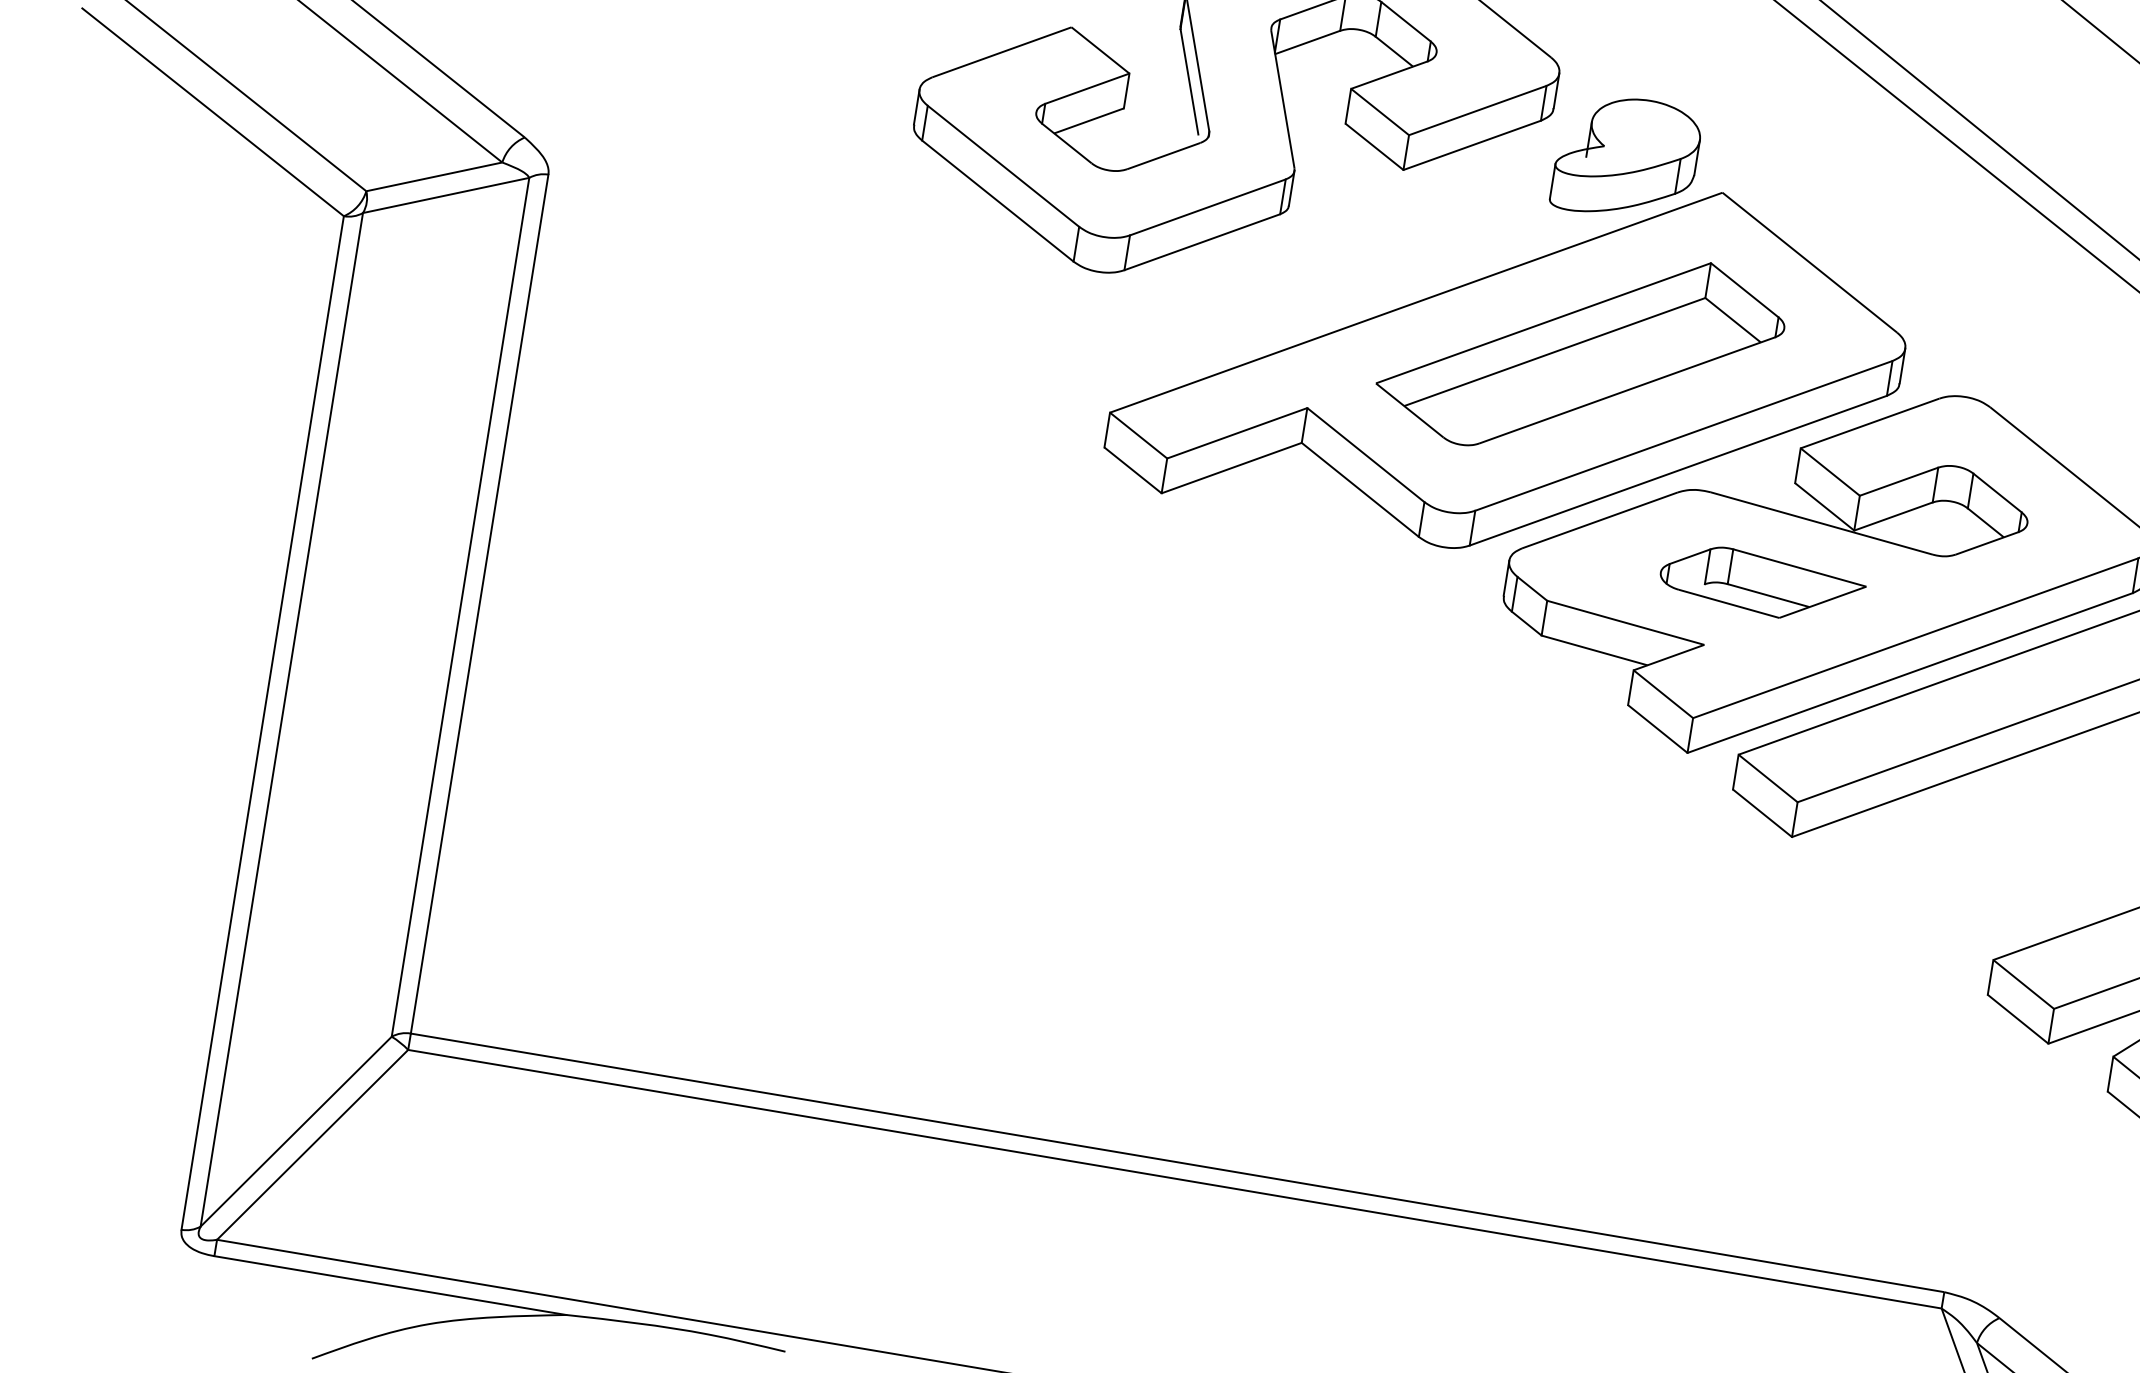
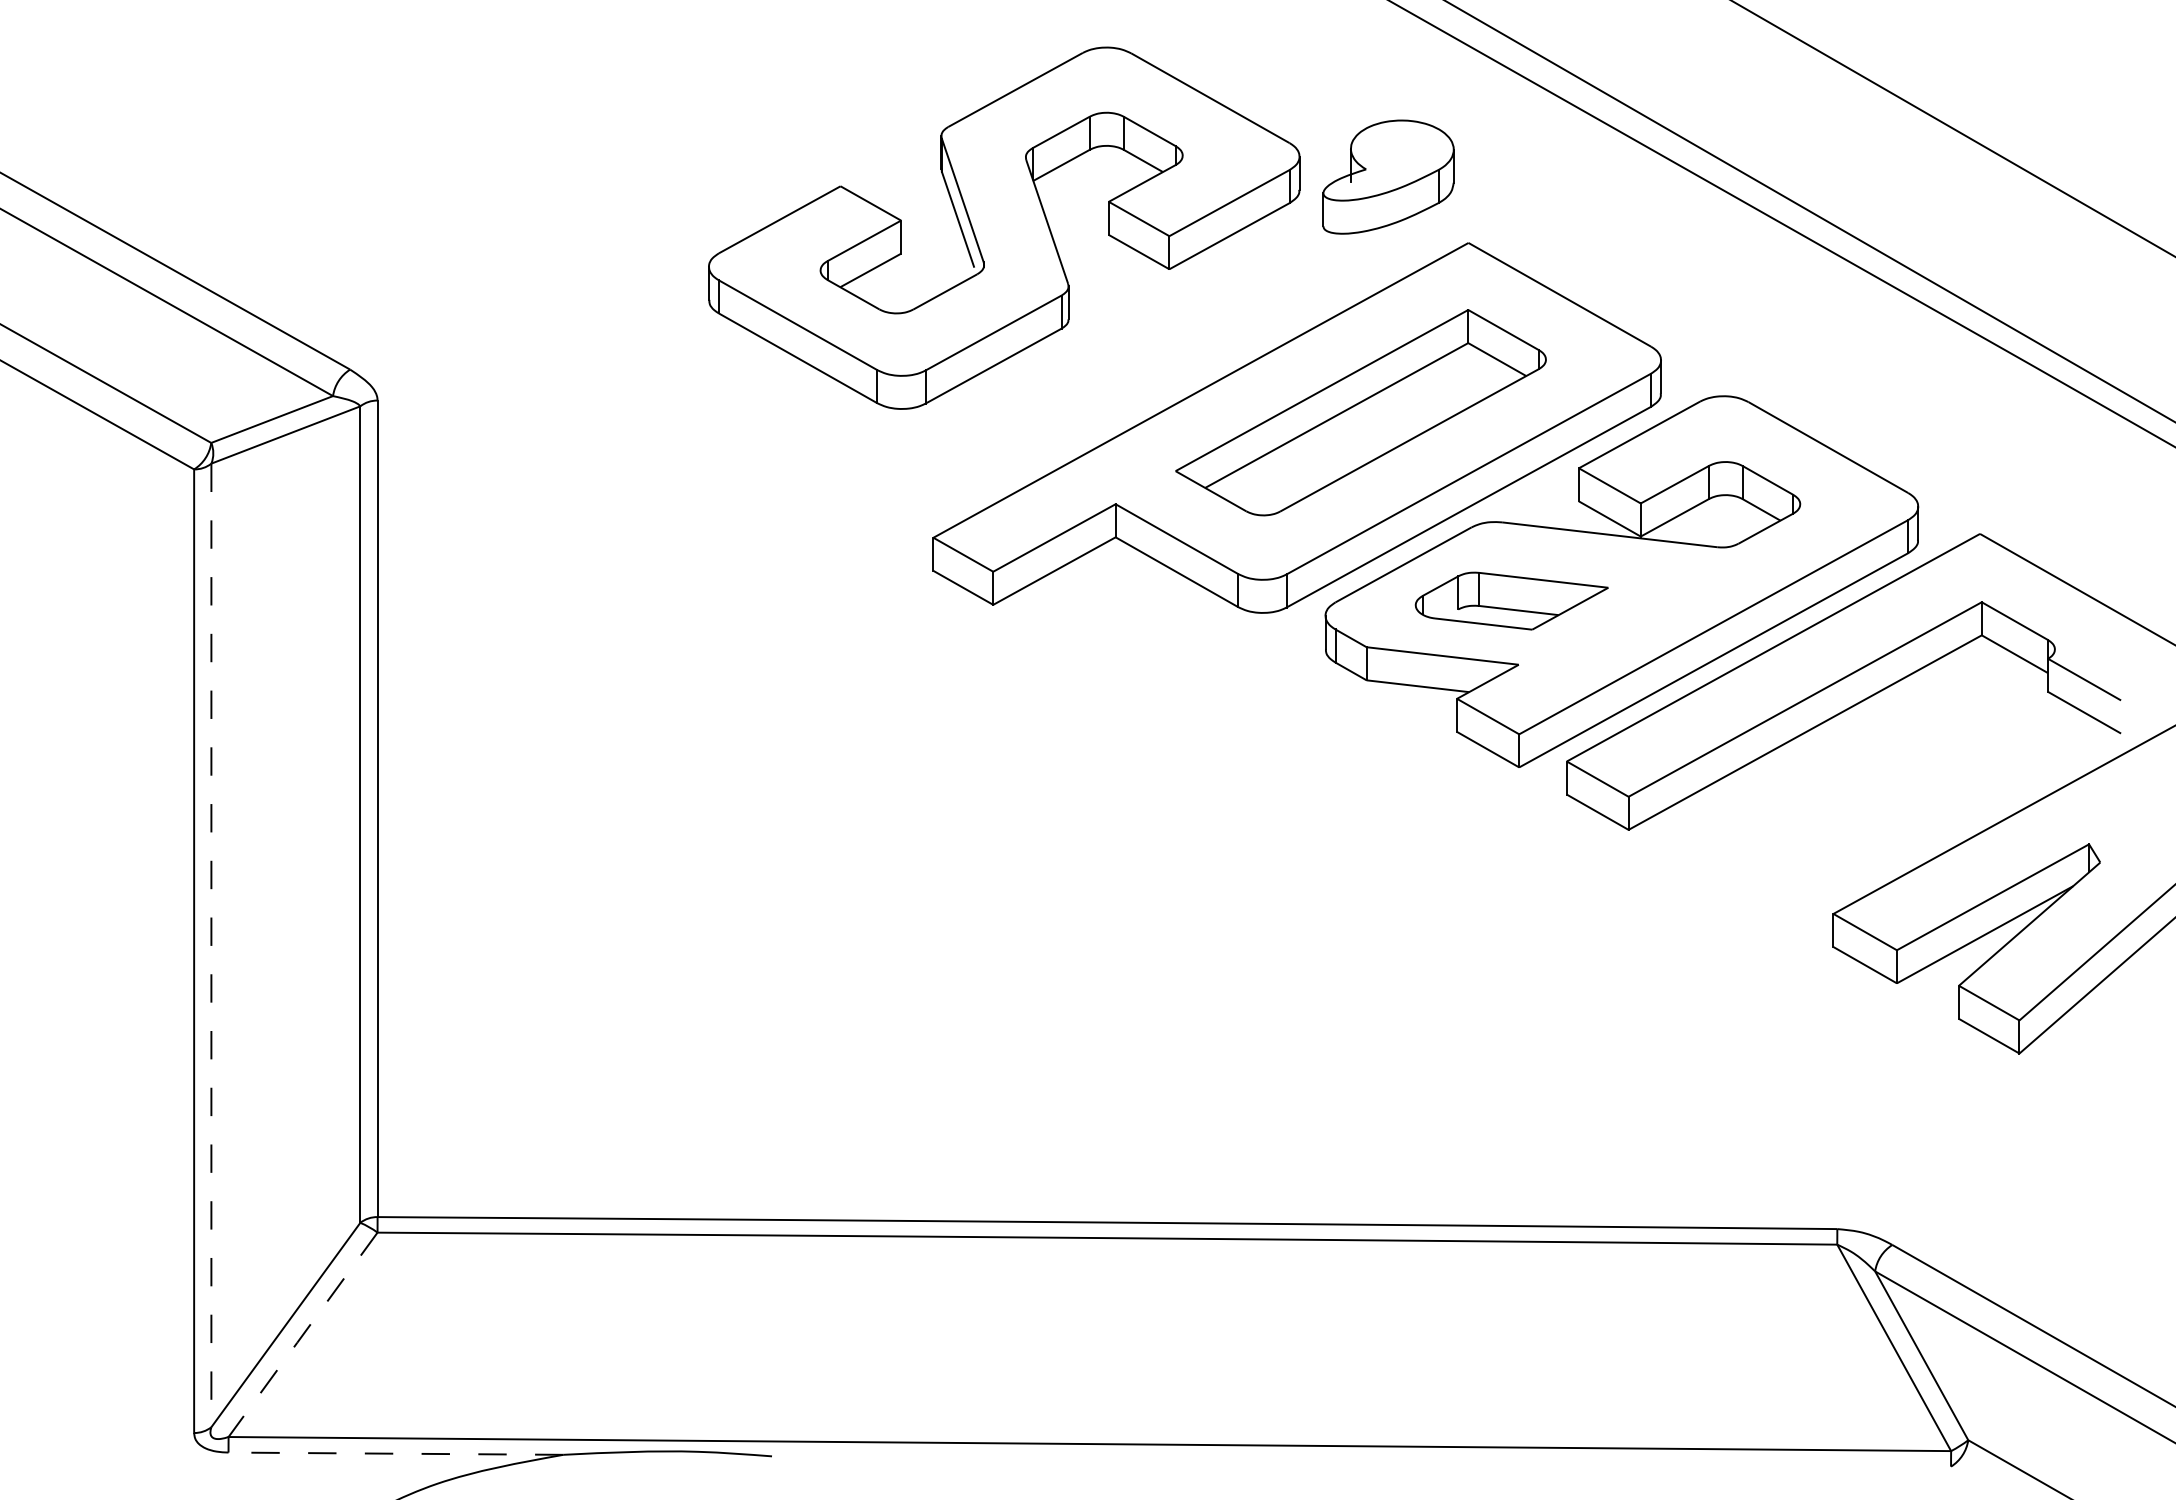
part: (1626, 157) -> (1388, 176), moved
part: (1762, 583) -> (1511, 600), moved
line: (281, 719) -> (211, 945), solid -> dashed
line: (311, 1145) -> (302, 1335), solid -> dashed
line: (389, 1285) -> (395, 1453), solid -> dashed

